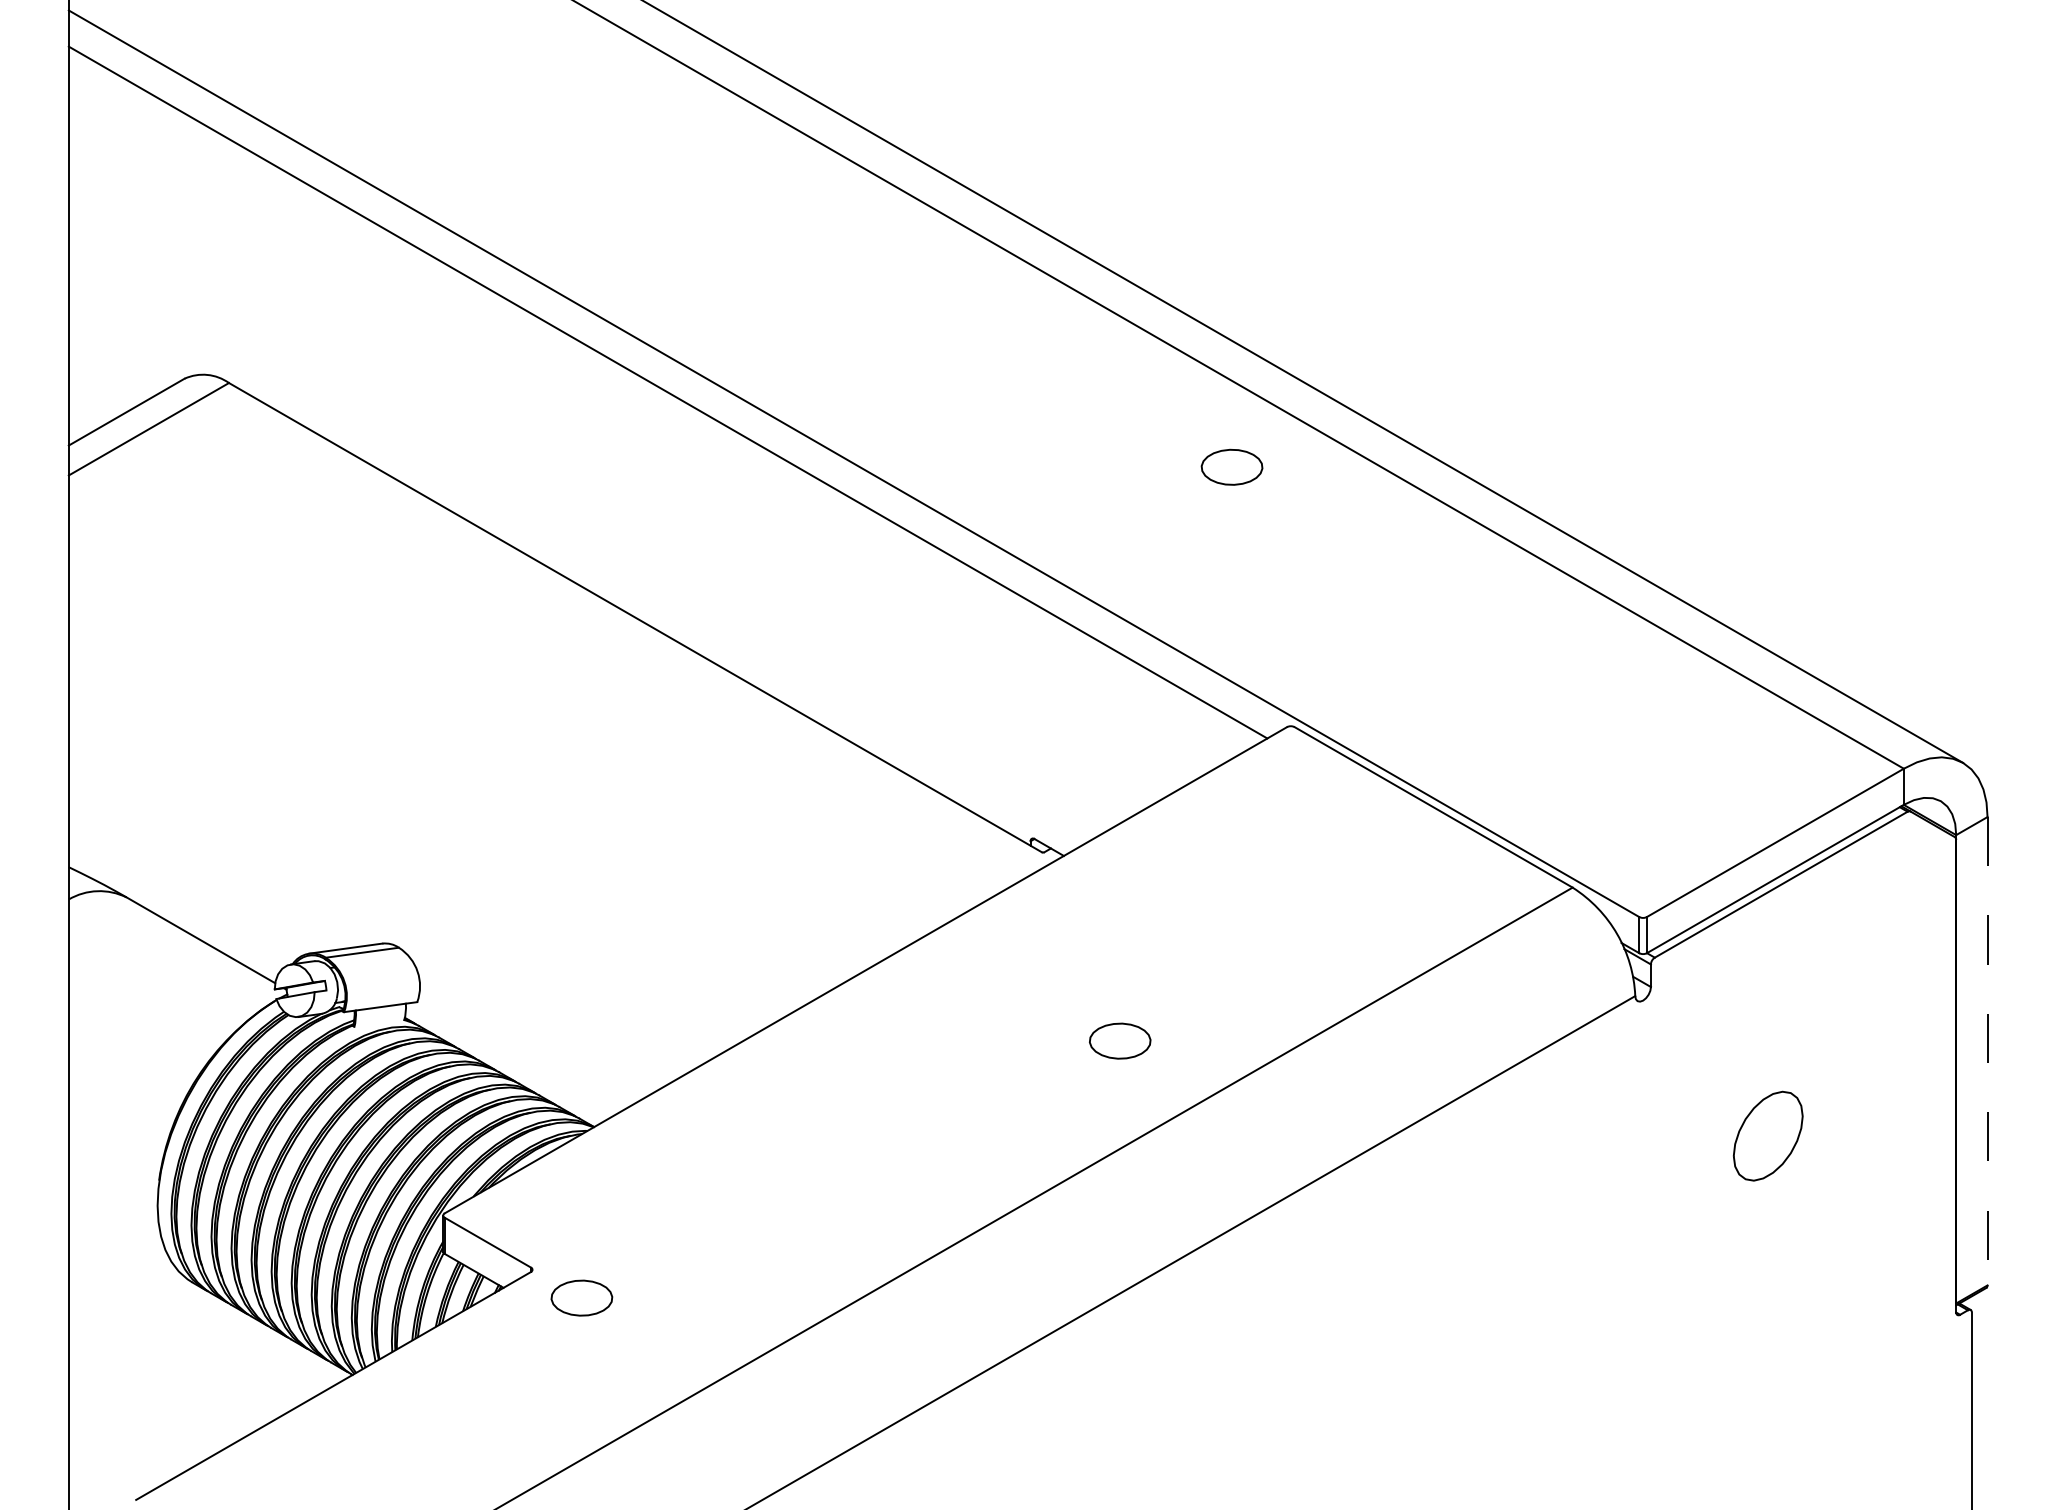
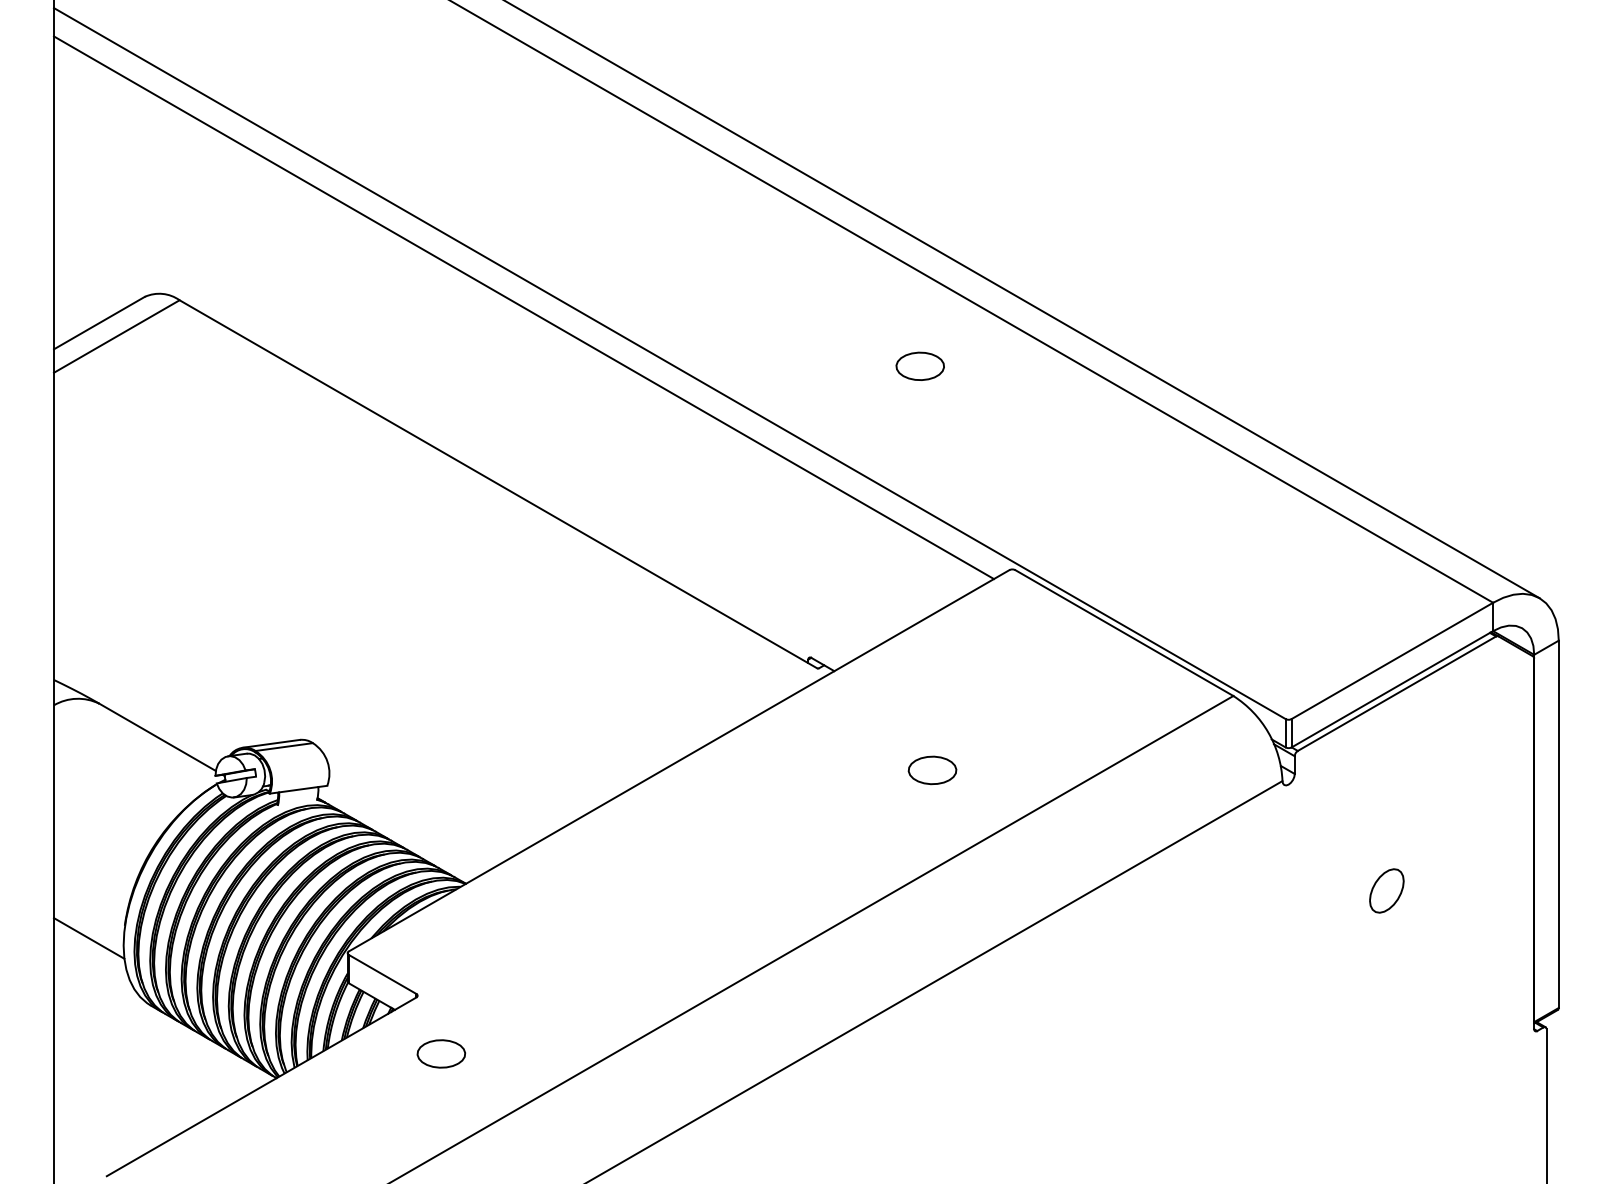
part: (1231, 466) -> (919, 365), moved
part: (1120, 1041) -> (932, 770), moved
line: (1987, 1051) -> (1558, 824), dashed -> solid
part: (1767, 1135) -> (1386, 890), size x0.62
line: (112, 1196) -> (88, 938), added
part: (582, 1297) -> (441, 1053), moved

